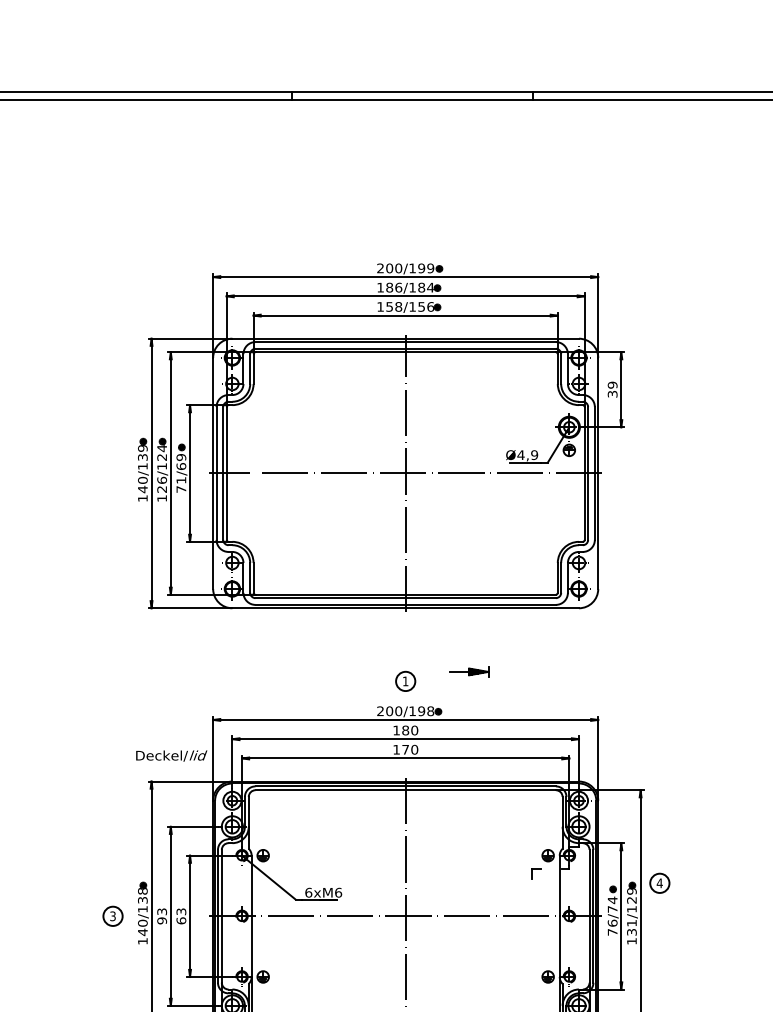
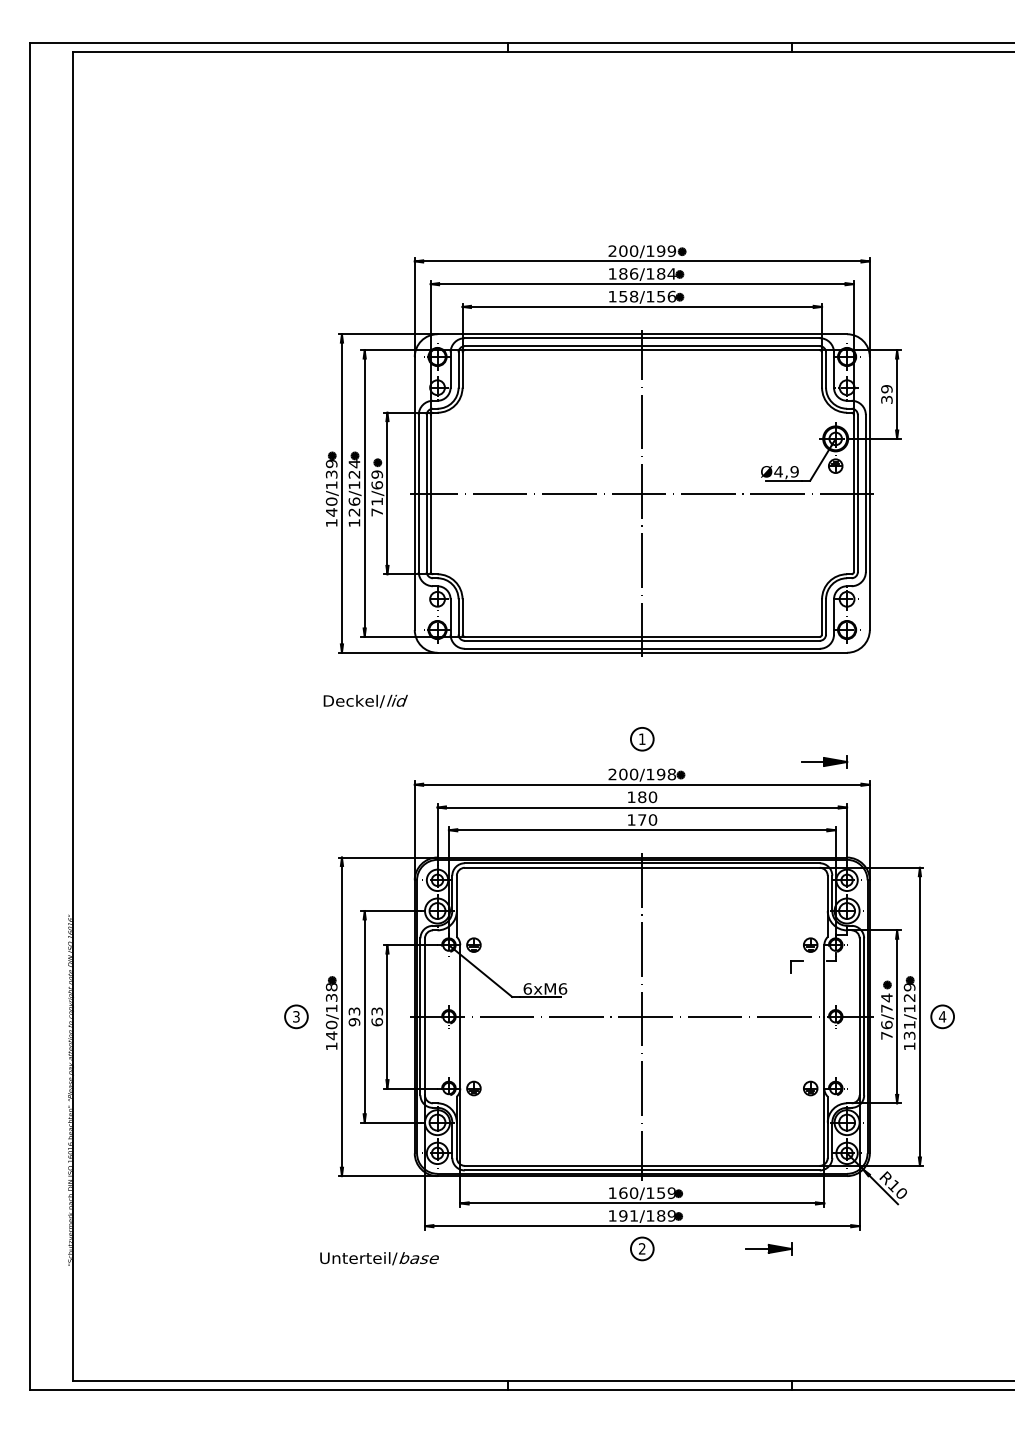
part: (469, 671) -> (824, 761), moved
text: (171, 756) -> (365, 701), moved
part: (659, 883) -> (942, 1016), moved

